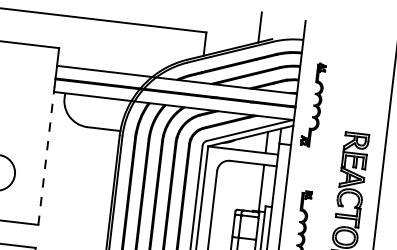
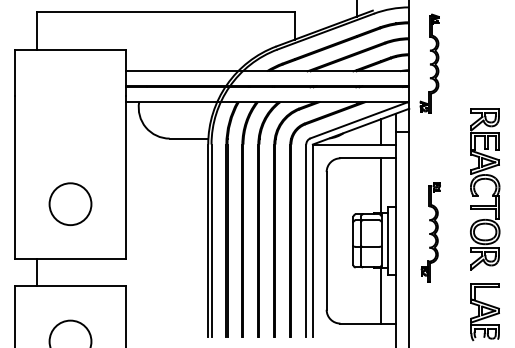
part: (313, 104) -> (429, 63), moved
line: (46, 155) -> (125, 177), dashed -> solid

